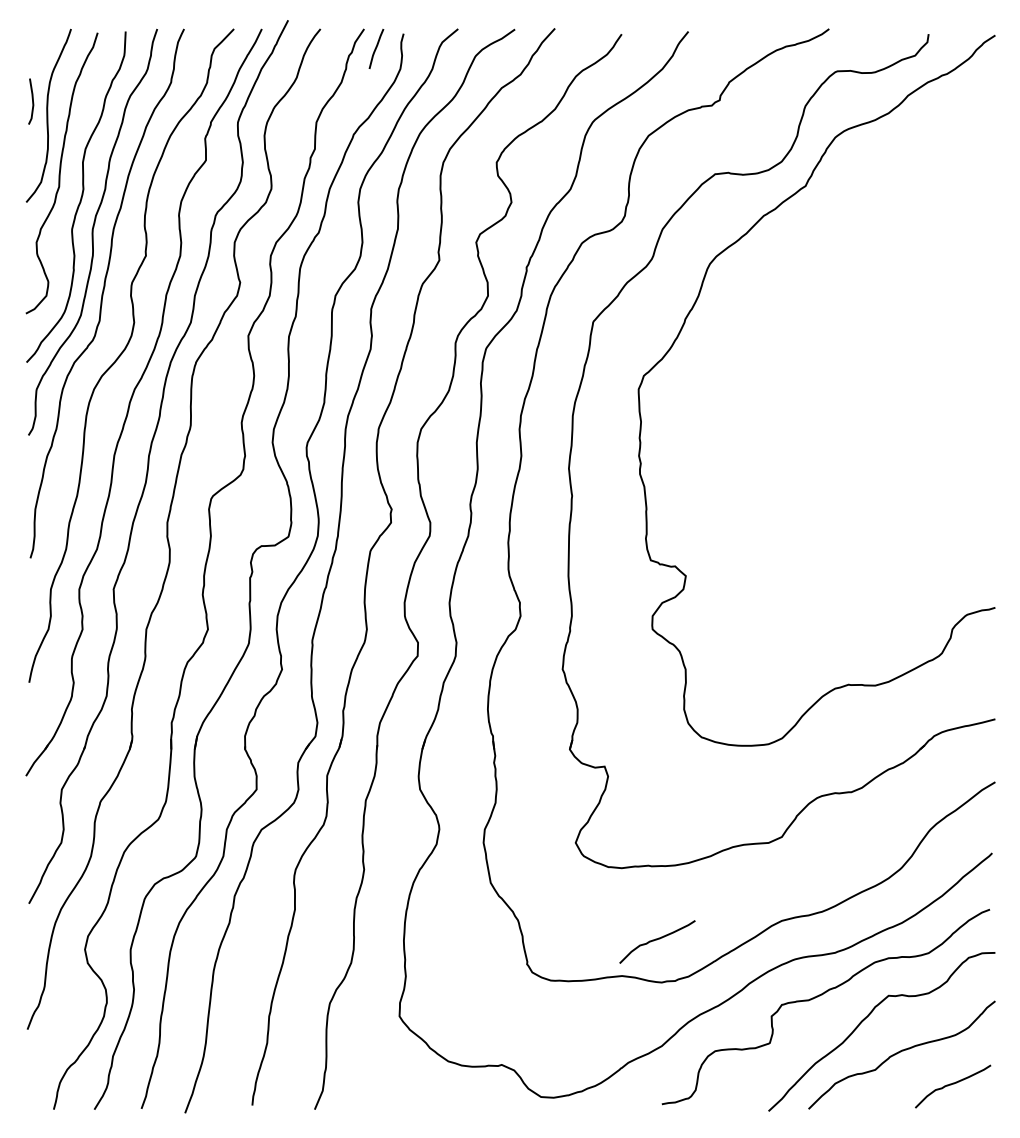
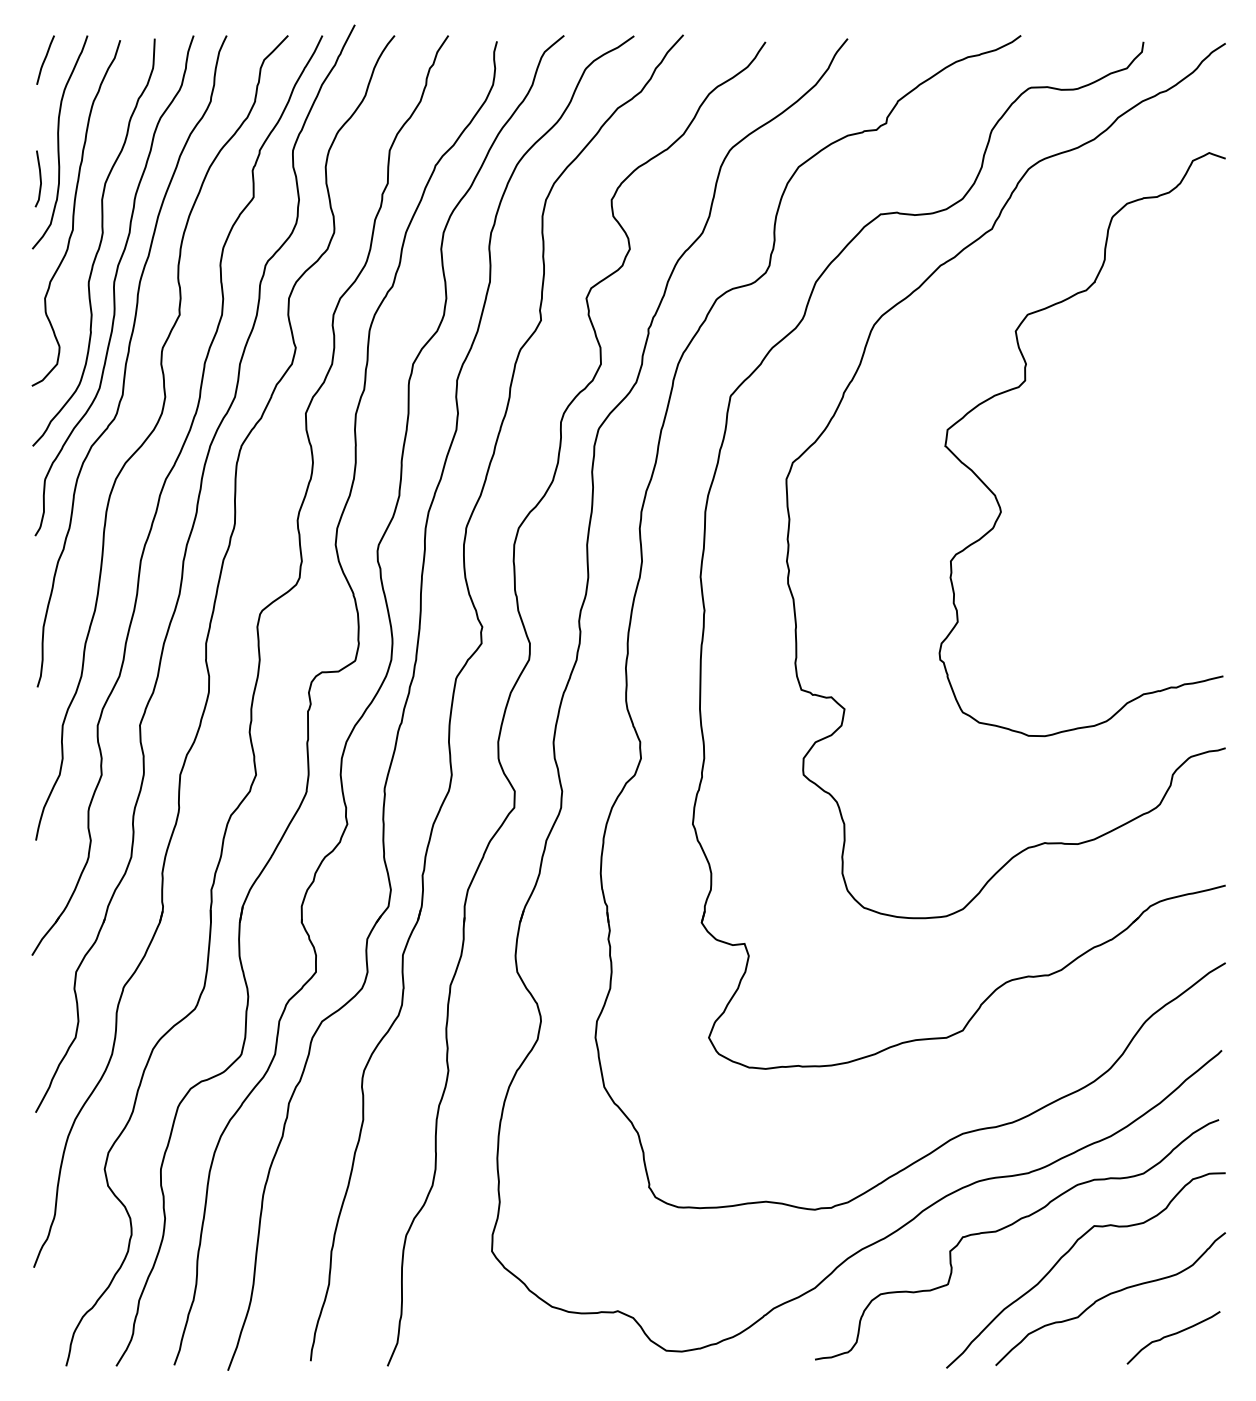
curve: (376, 48) -> (45, 59), moved
line: (32, 101) -> (39, 178), moved
curve: (830, 312) -> (1022, 384), added
curve: (657, 940) -> (809, 1157), removed

